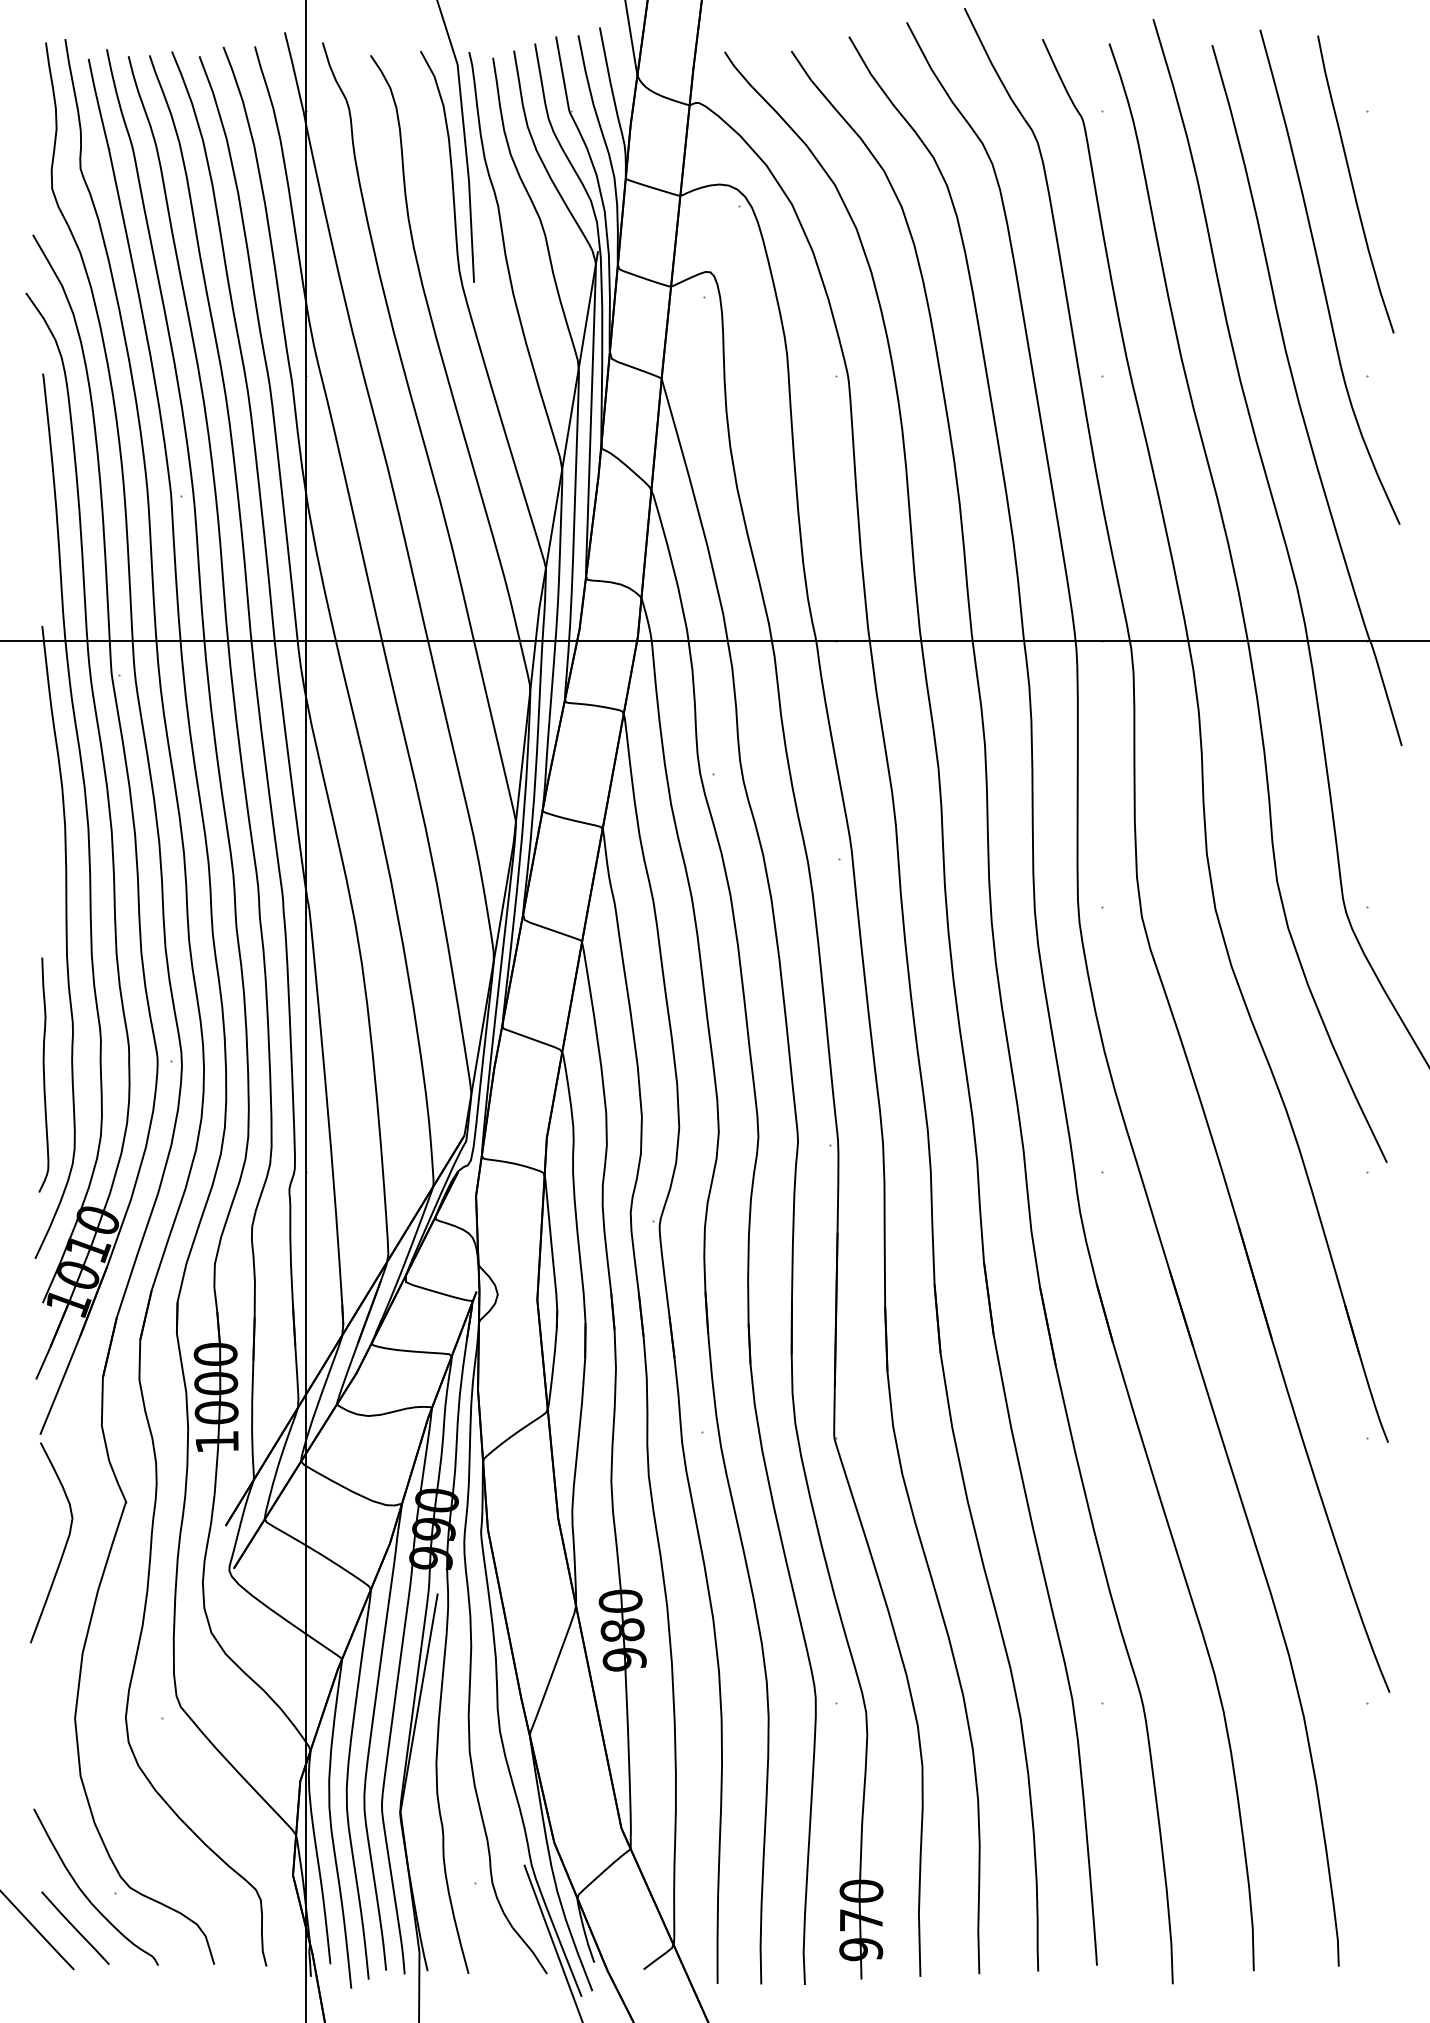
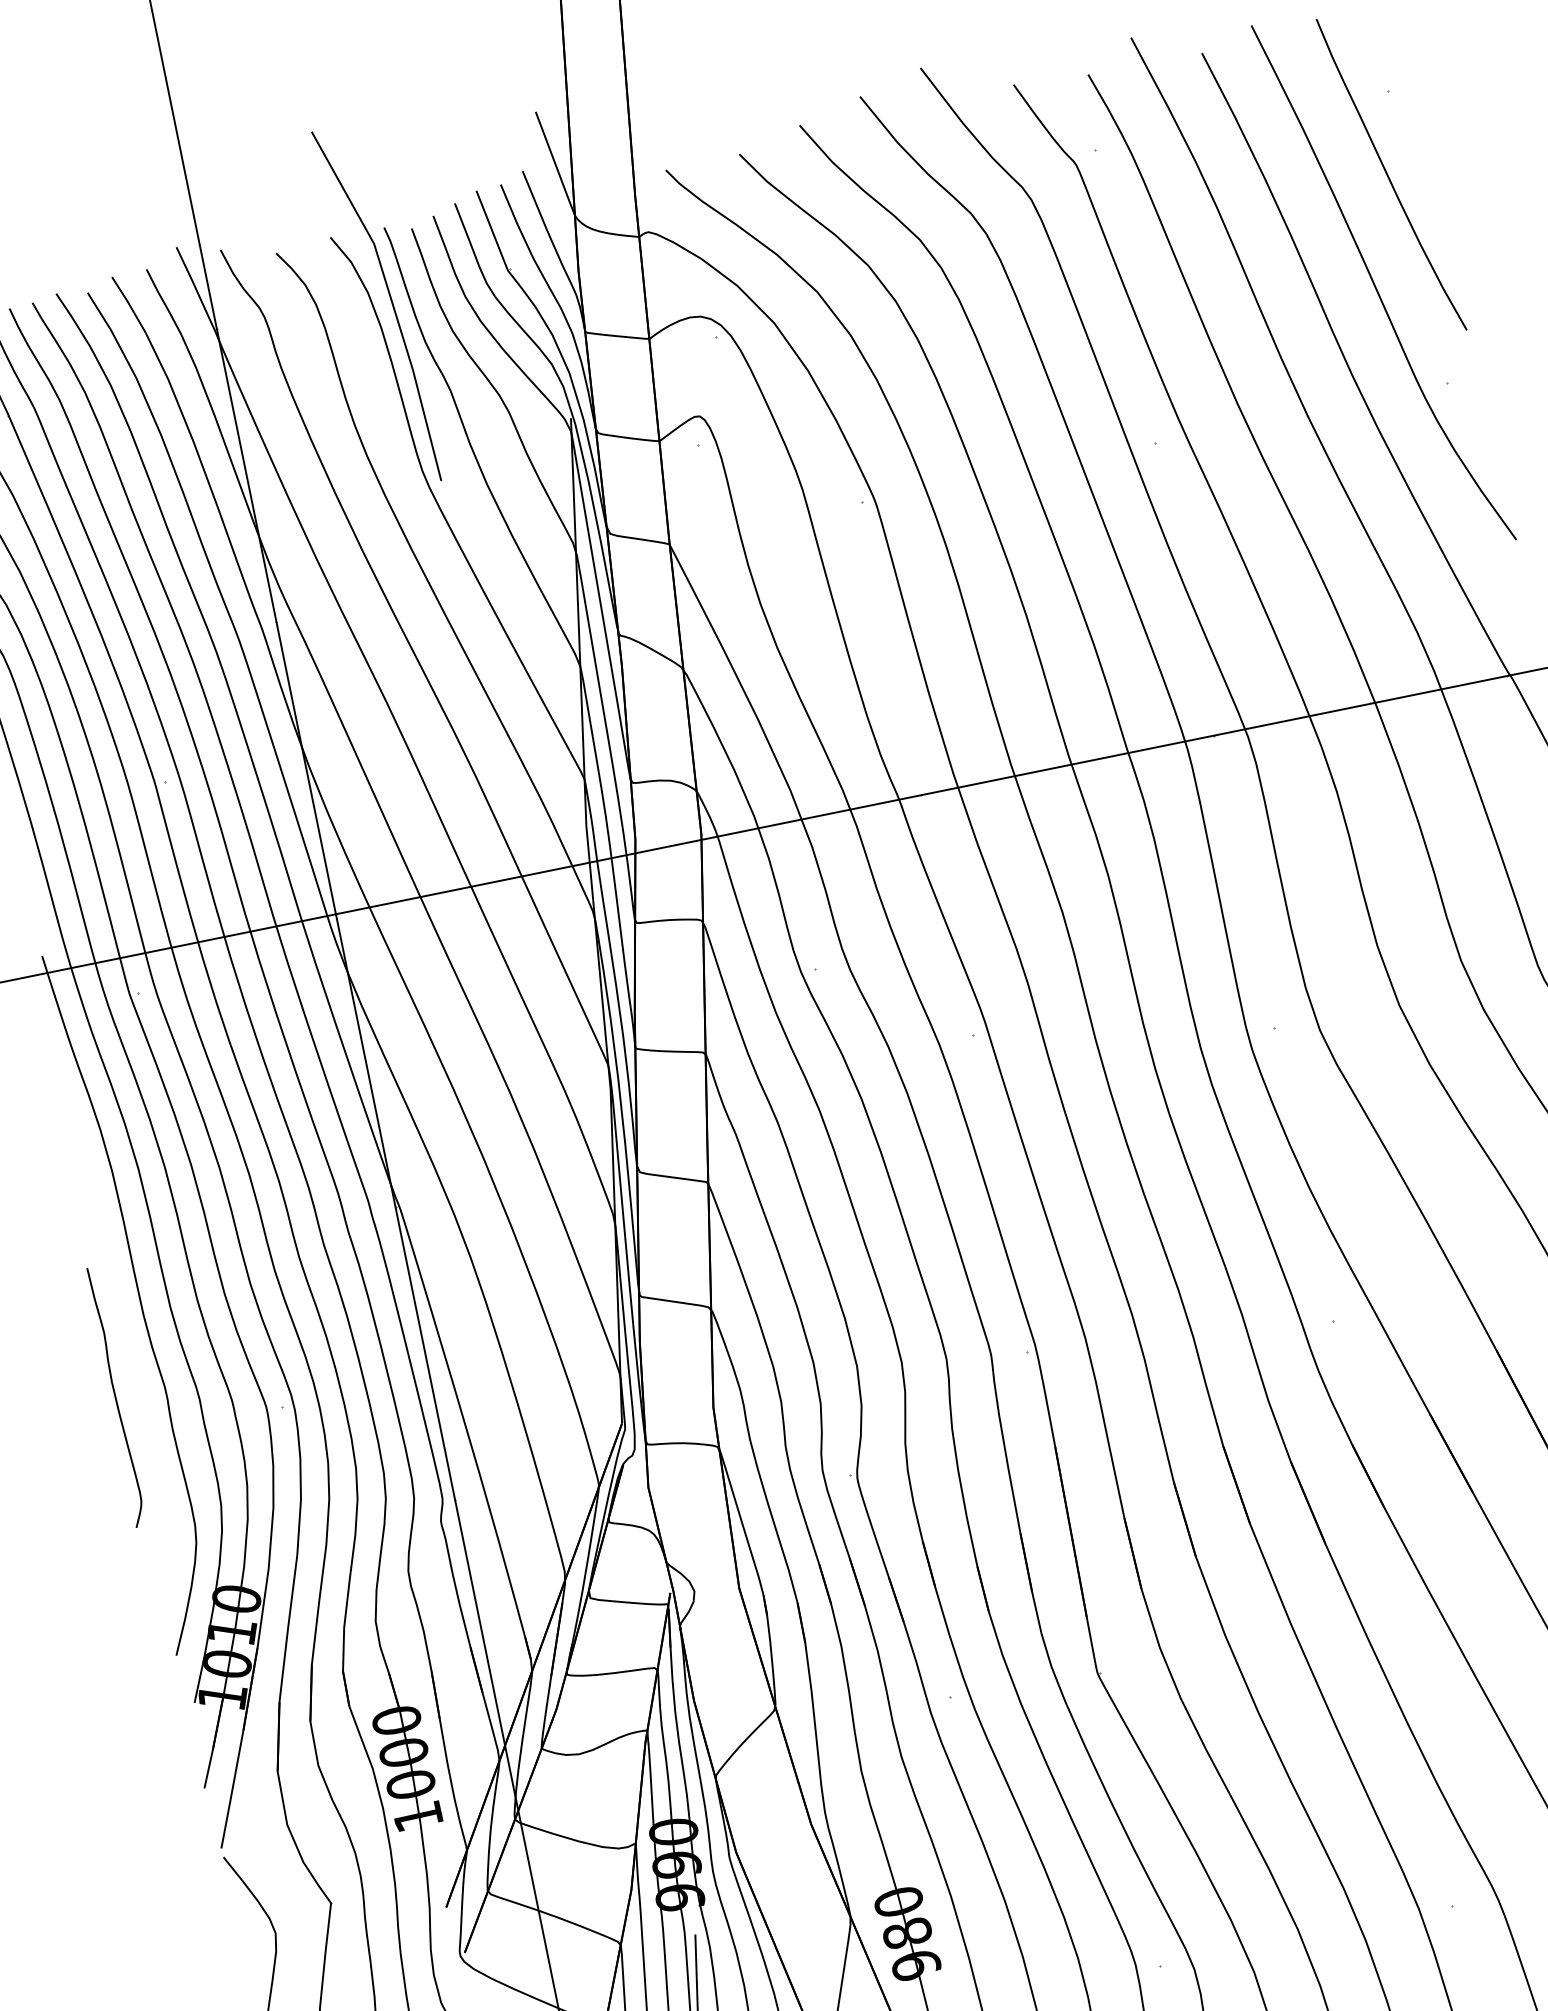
curve: (43, 1074) -> (114, 1396), moved

